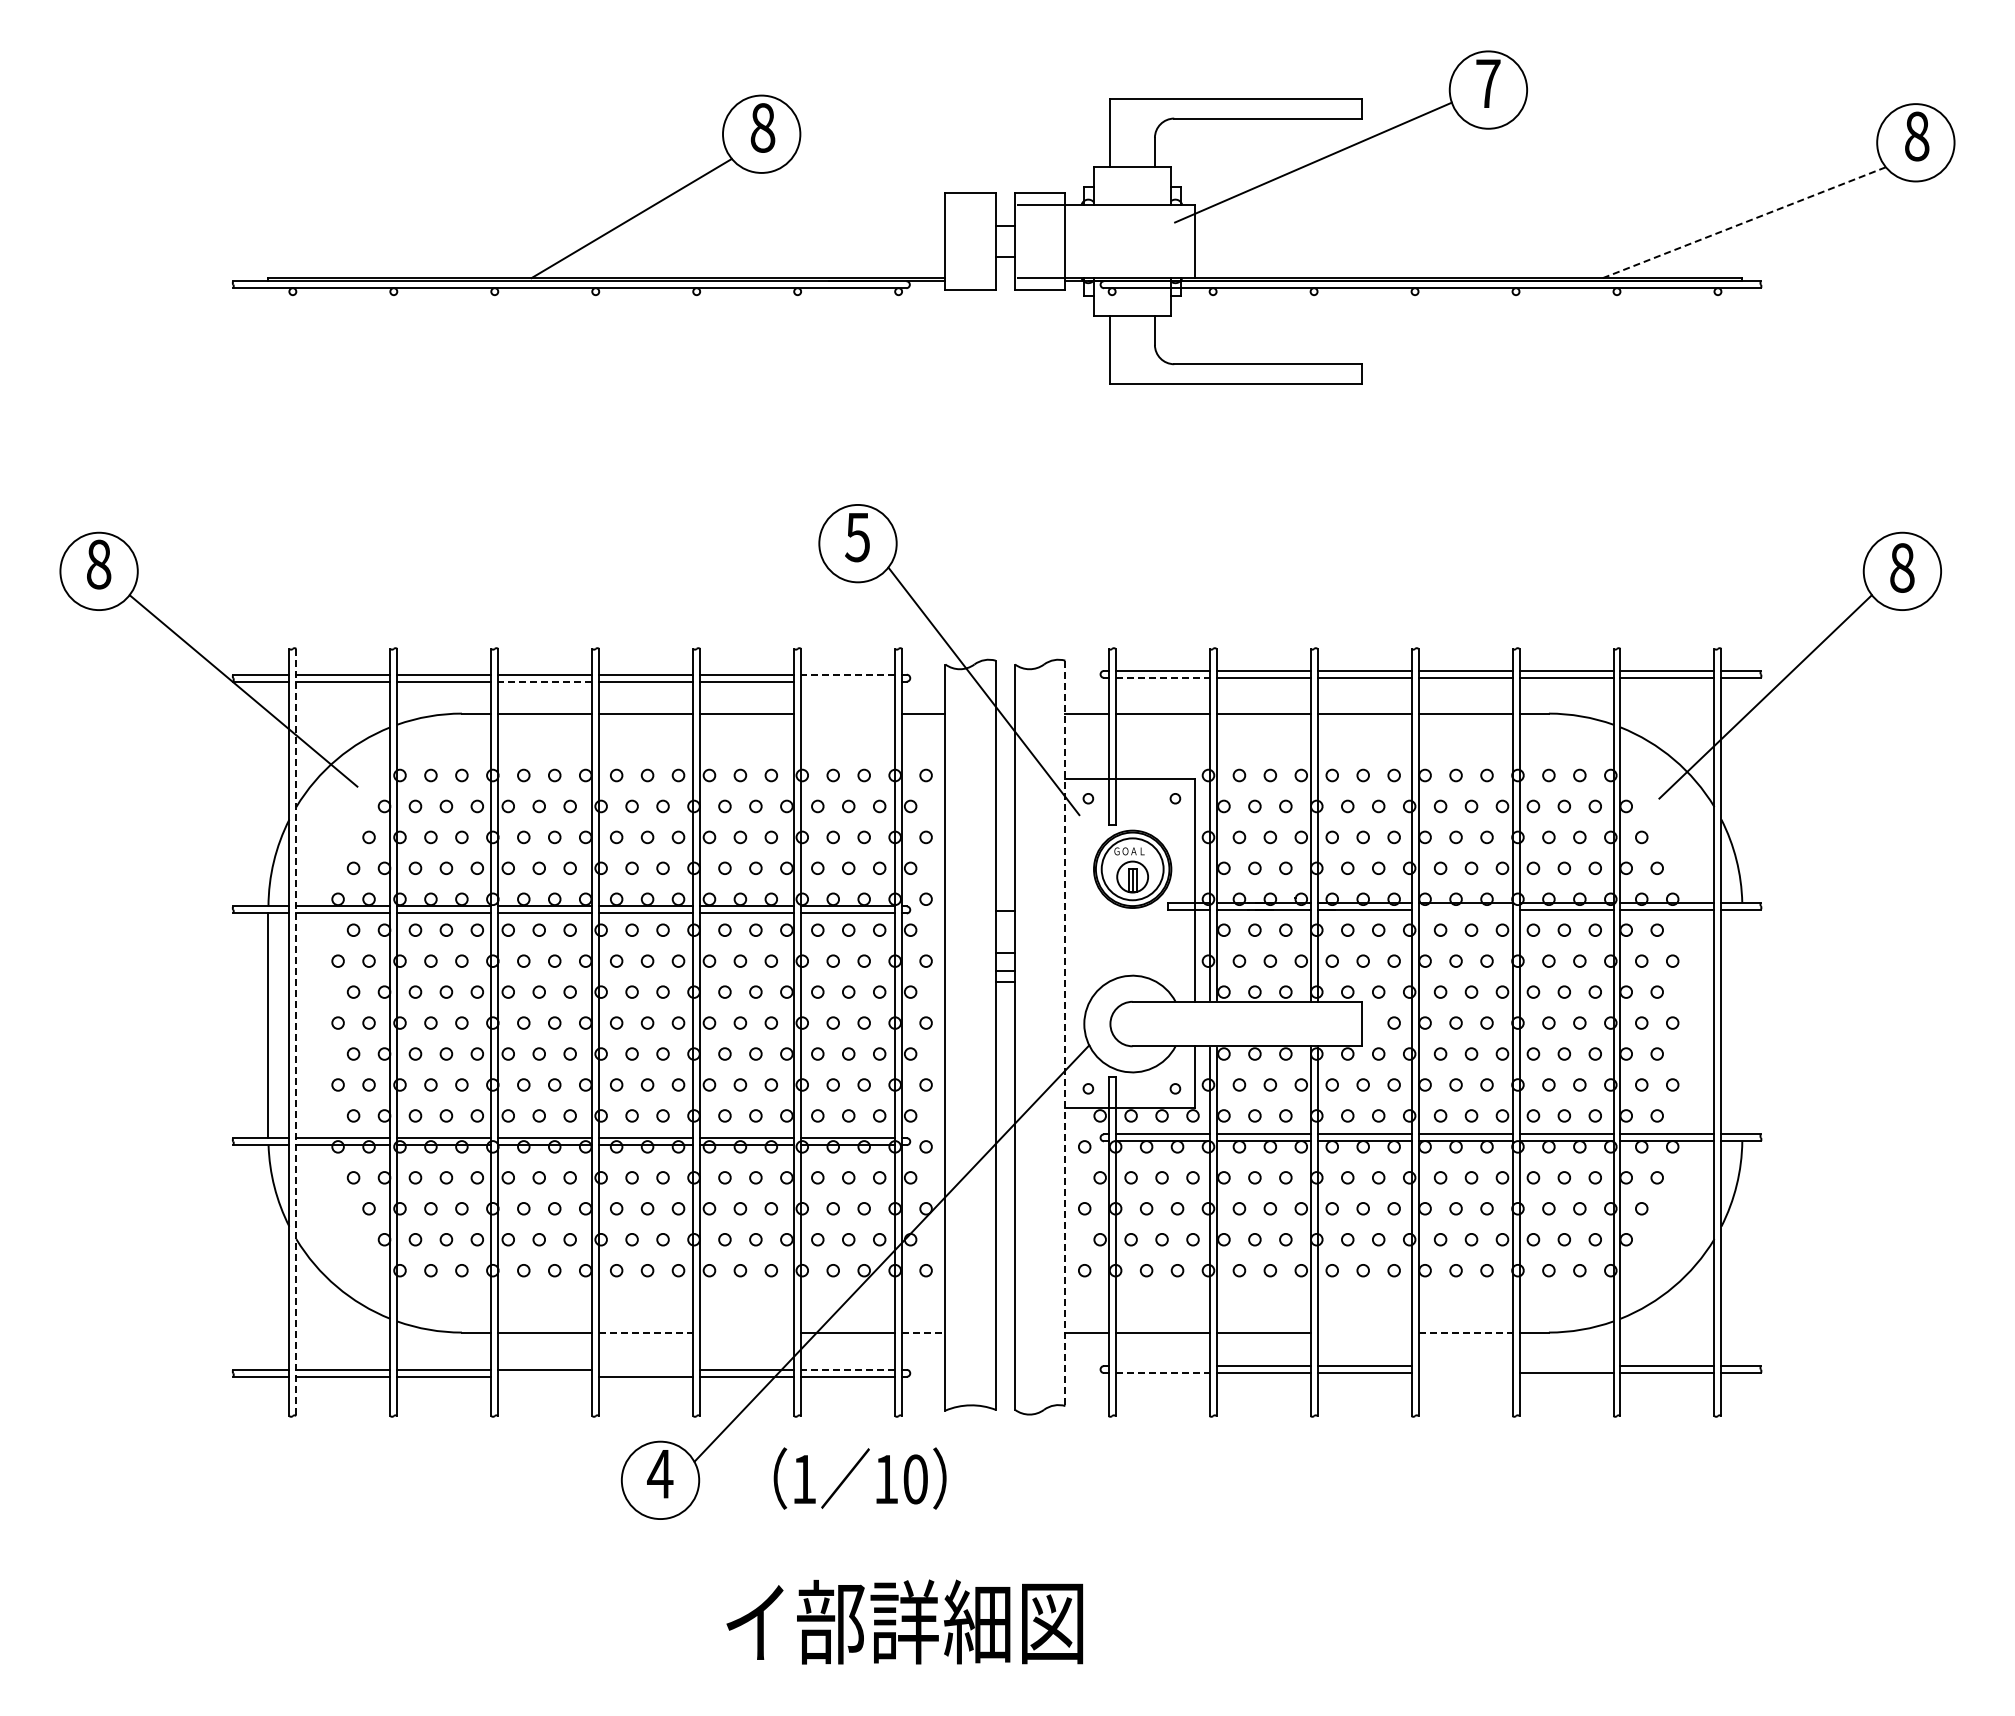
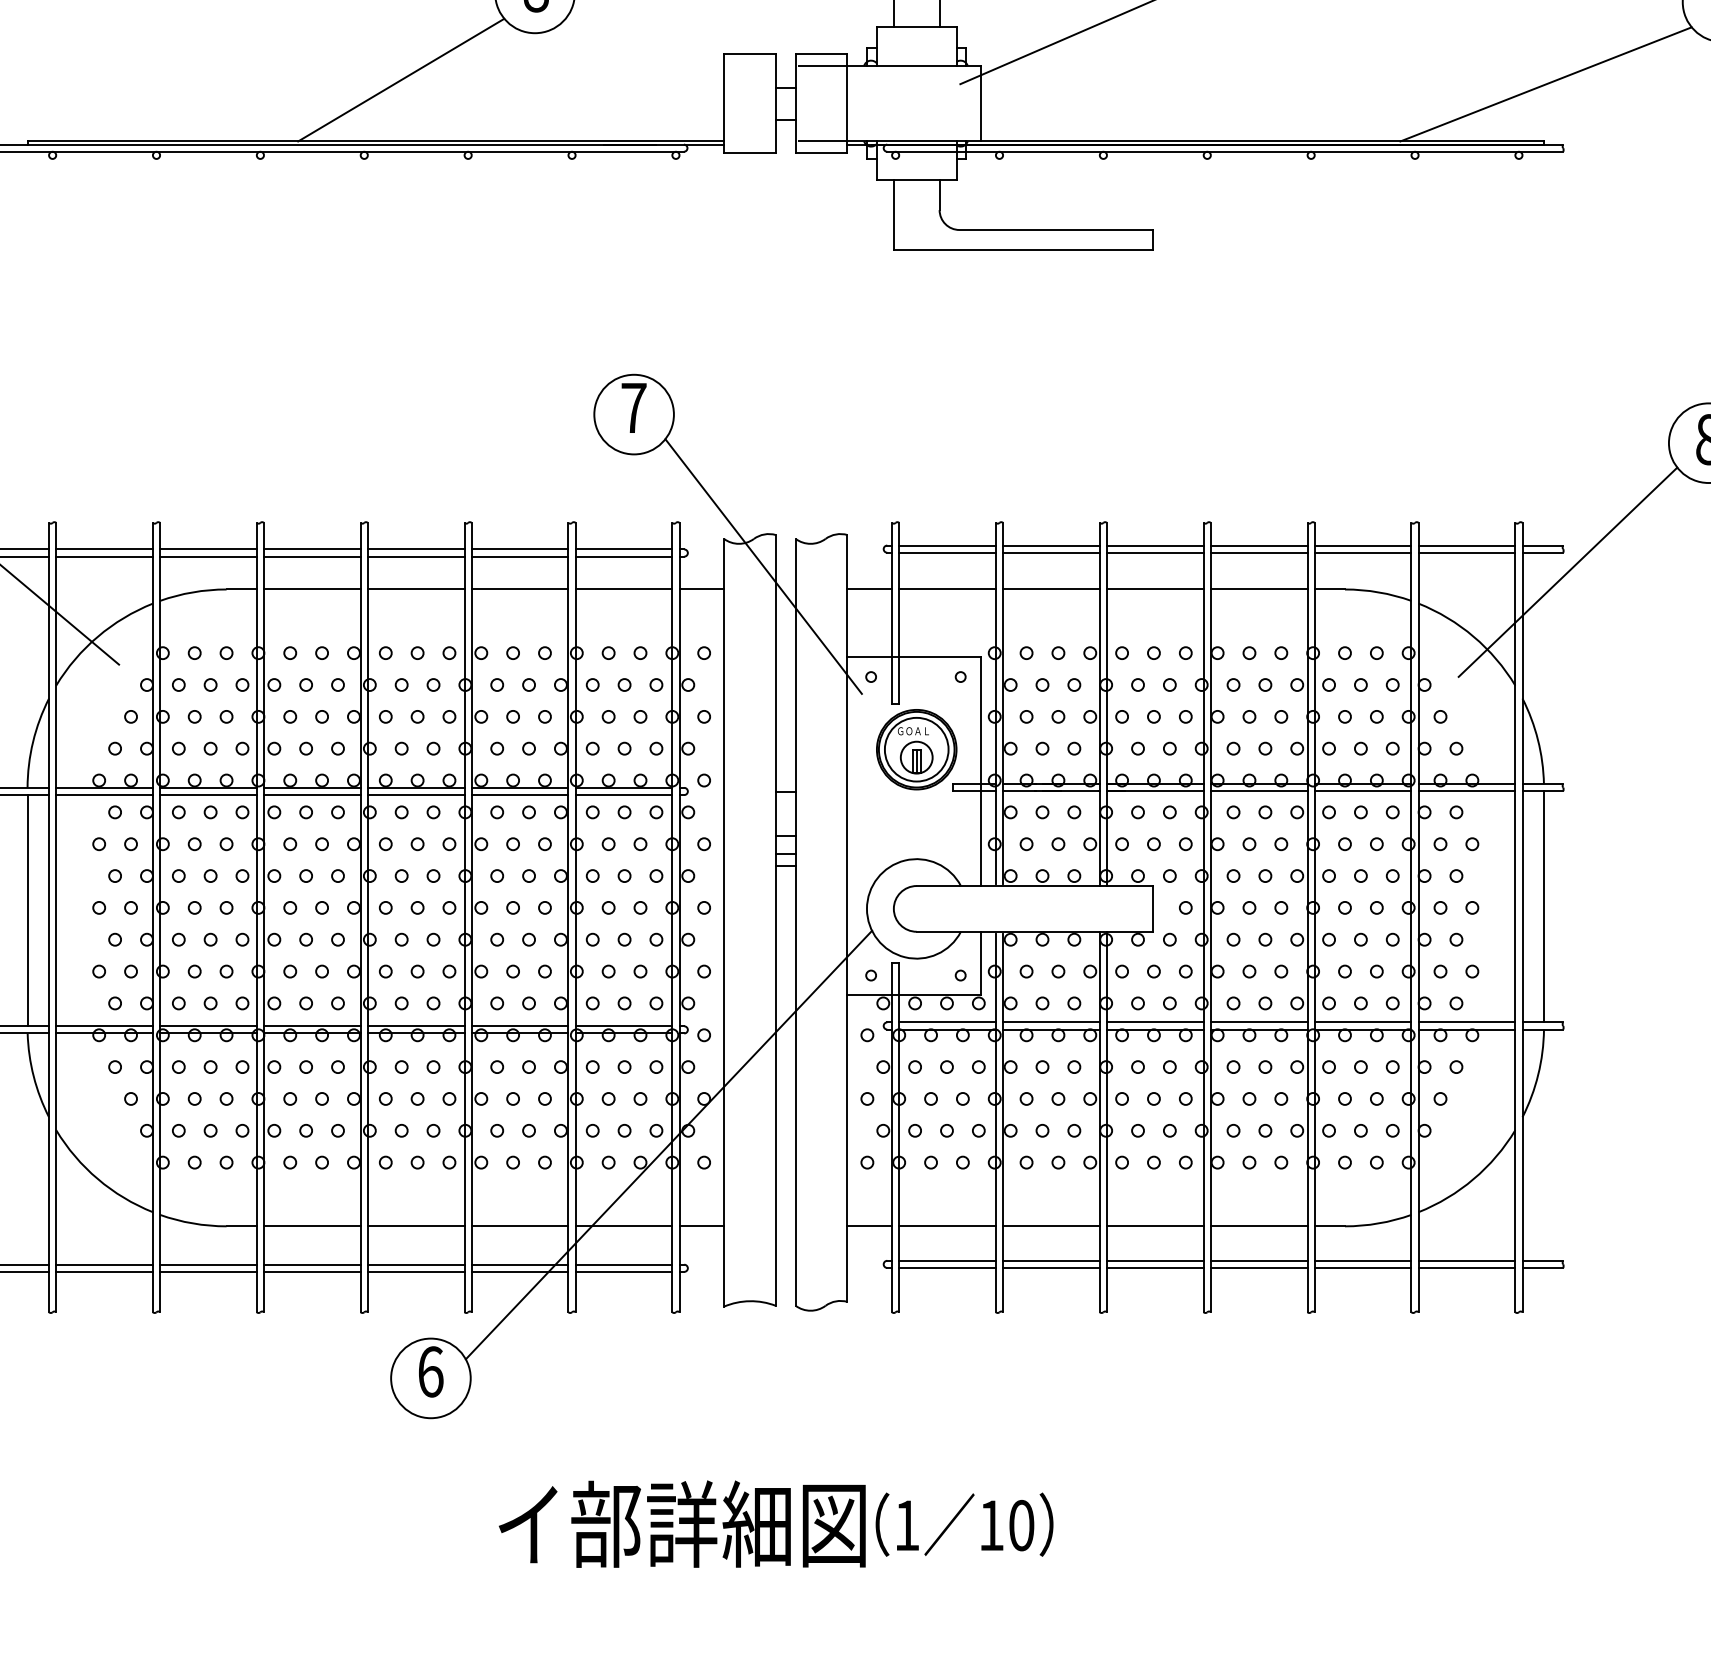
line: (1744, 222) -> (1546, 84), dashed -> solid
text: (857, 537) -> (633, 408), 5 -> 7
line: (847, 674) -> (623, 549), dashed -> solid
line: (1163, 677) -> (948, 552), dashed -> solid
line: (544, 681) -> (311, 556), dashed -> solid
line: (848, 681) -> (624, 556), added
line: (848, 713) -> (624, 589), added
line: (1465, 909) -> (1259, 791), added
line: (1742, 1021) -> (1544, 906), added
line: (296, 1032) -> (56, 917), dashed -> solid
line: (1065, 1033) -> (847, 918), dashed -> solid
line: (646, 1332) -> (416, 1226), dashed -> solid
line: (747, 1332) -> (520, 1226), added
line: (923, 1332) -> (701, 1226), dashed -> solid
line: (1364, 1332) -> (1155, 1226), added
line: (1466, 1332) -> (1260, 1226), dashed -> solid
line: (1162, 1366) -> (947, 1261), added
line: (1465, 1366) -> (1259, 1261), added
line: (1566, 1366) -> (1363, 1261), added
line: (646, 1369) -> (416, 1264), added
line: (847, 1369) -> (623, 1264), dashed -> solid
line: (1163, 1373) -> (948, 1268), dashed -> solid
line: (1465, 1373) -> (1259, 1268), added
line: (545, 1376) -> (312, 1271), added
text: (660, 1474) -> (430, 1372), 4 -> 6
text: (859, 1478) -> (963, 1524), moved

